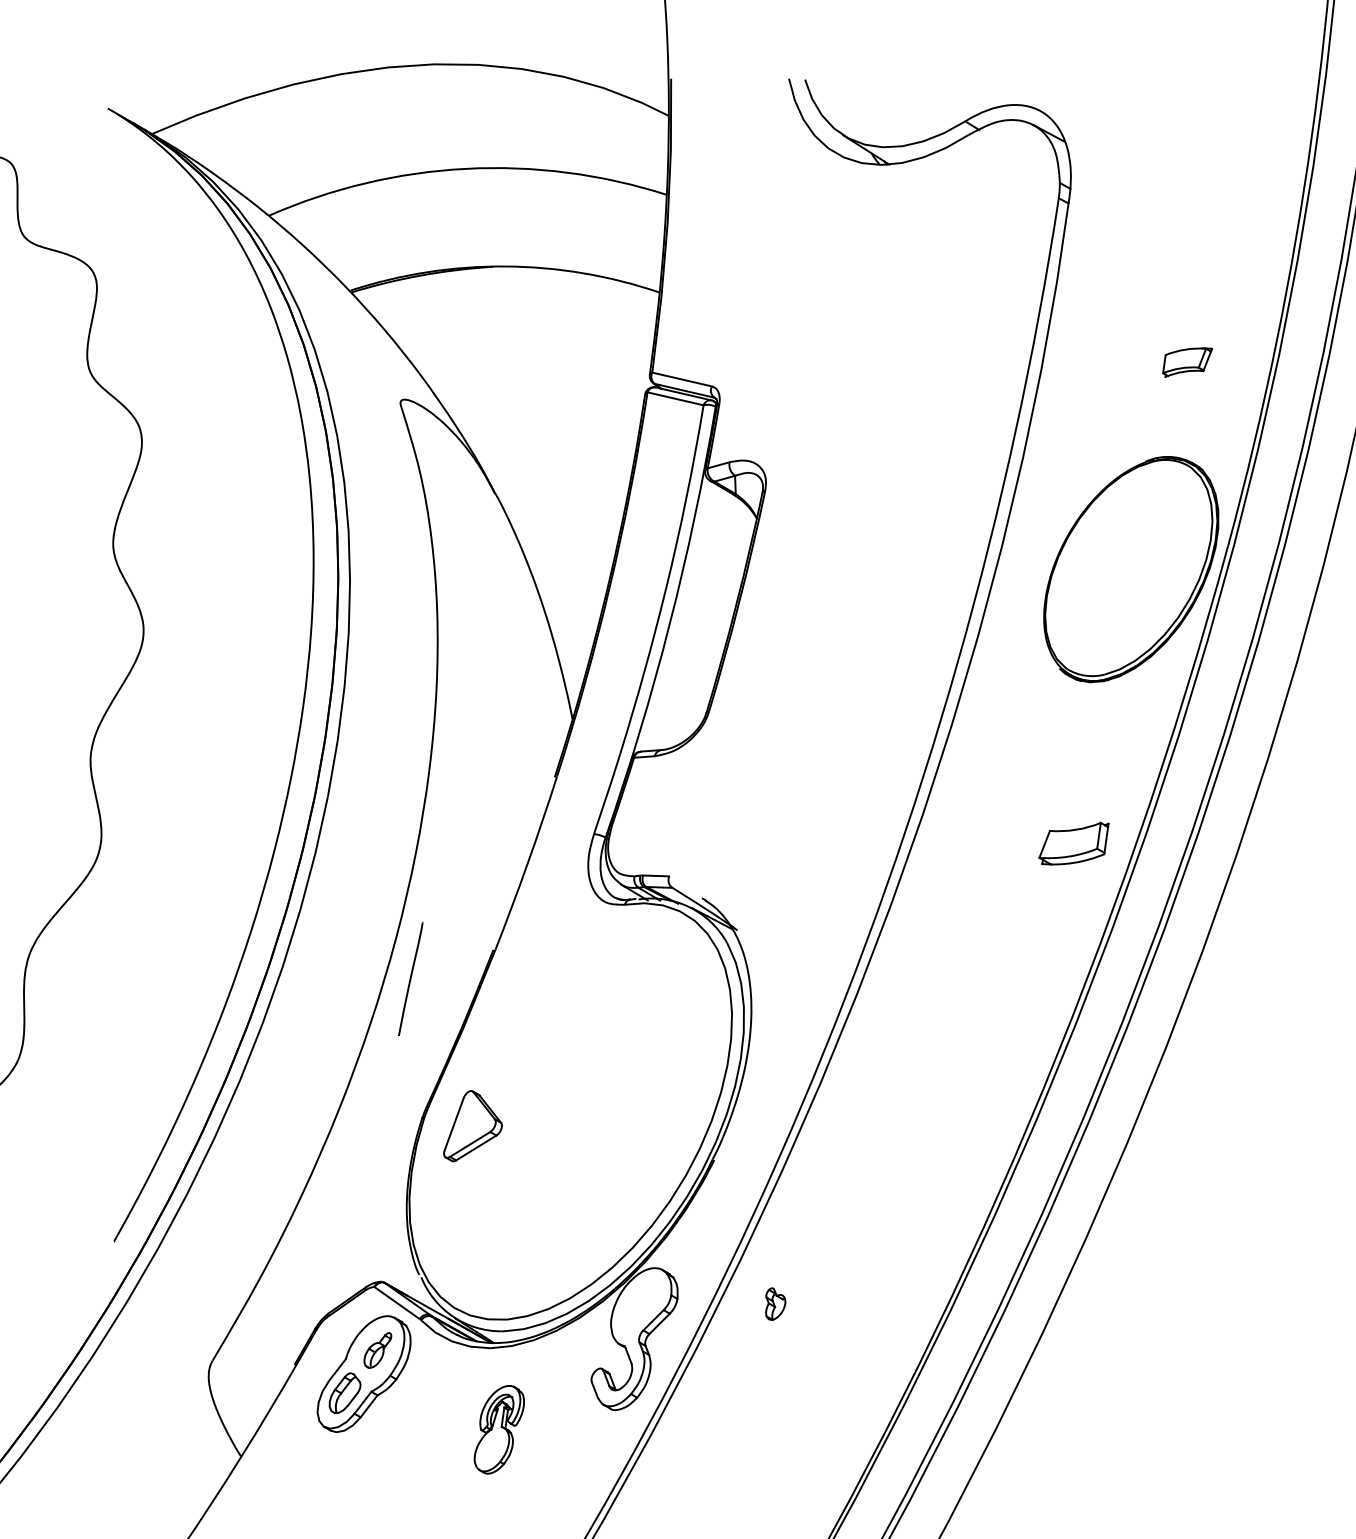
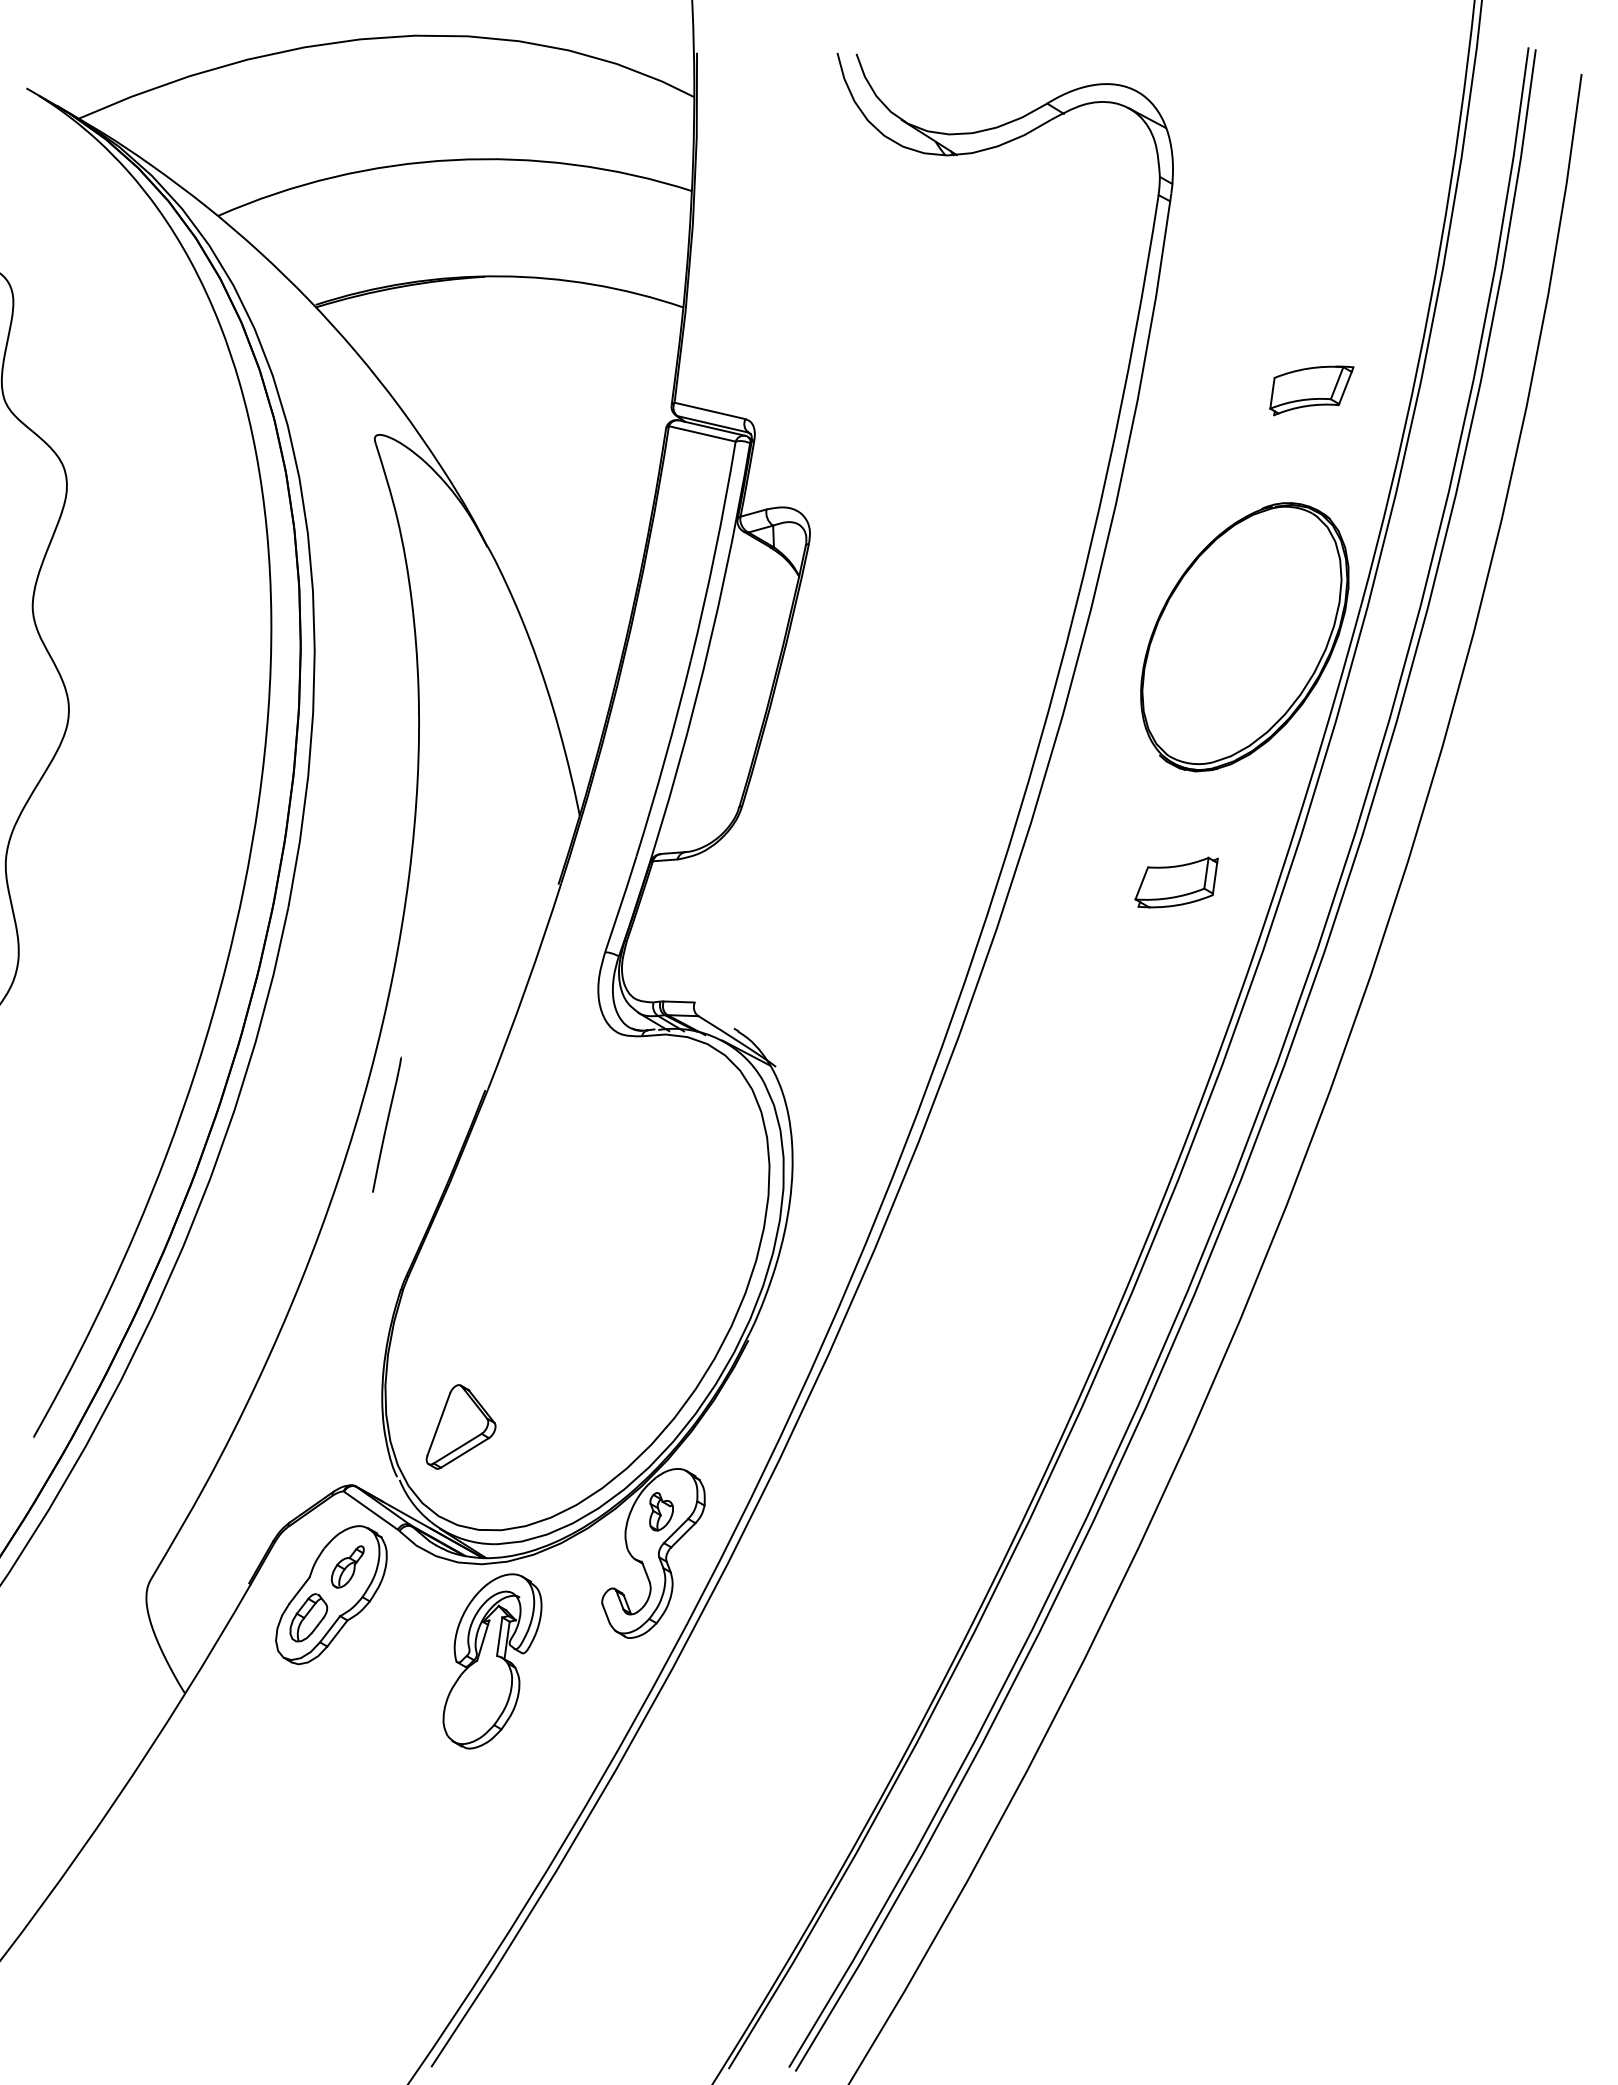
part: (1187, 362) -> (1311, 390), size x1.43
part: (1073, 843) -> (1176, 882), moved
part: (472, 1125) -> (460, 1426), moved
part: (775, 1303) -> (661, 1511), moved
part: (499, 1429) -> (492, 1661), size x1.67

